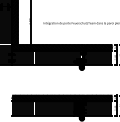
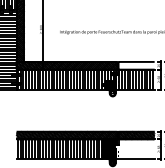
hatch: (99, 47) -> (136, 65), removed
hatch: (97, 108) -> (134, 149), removed

